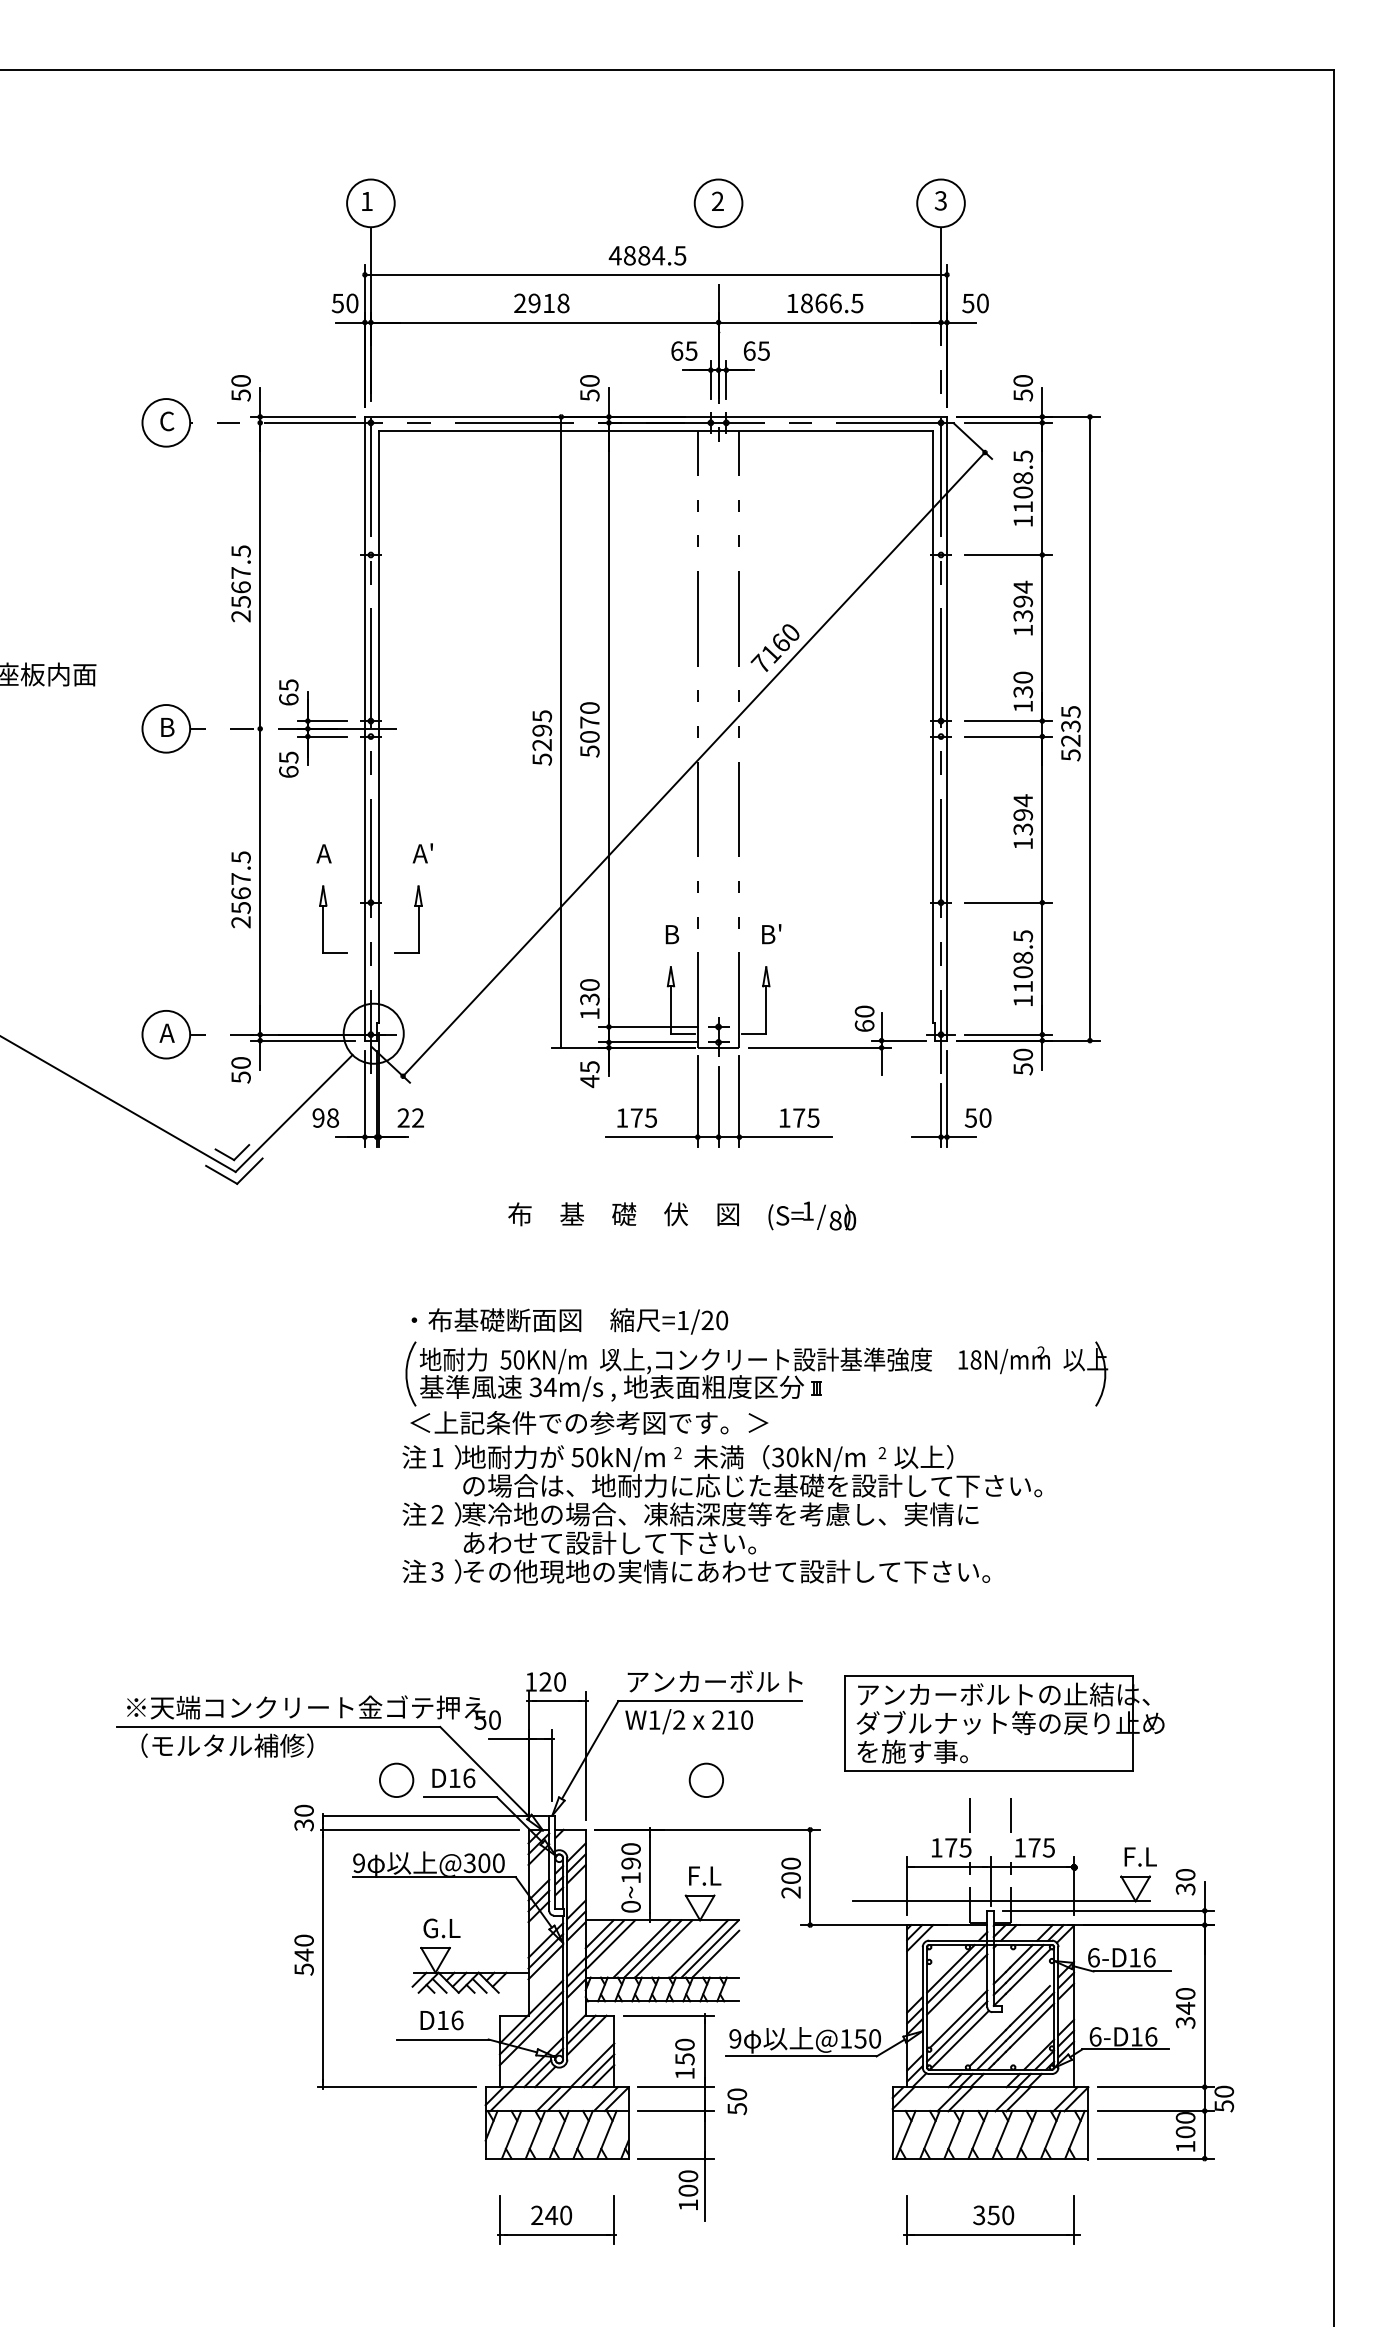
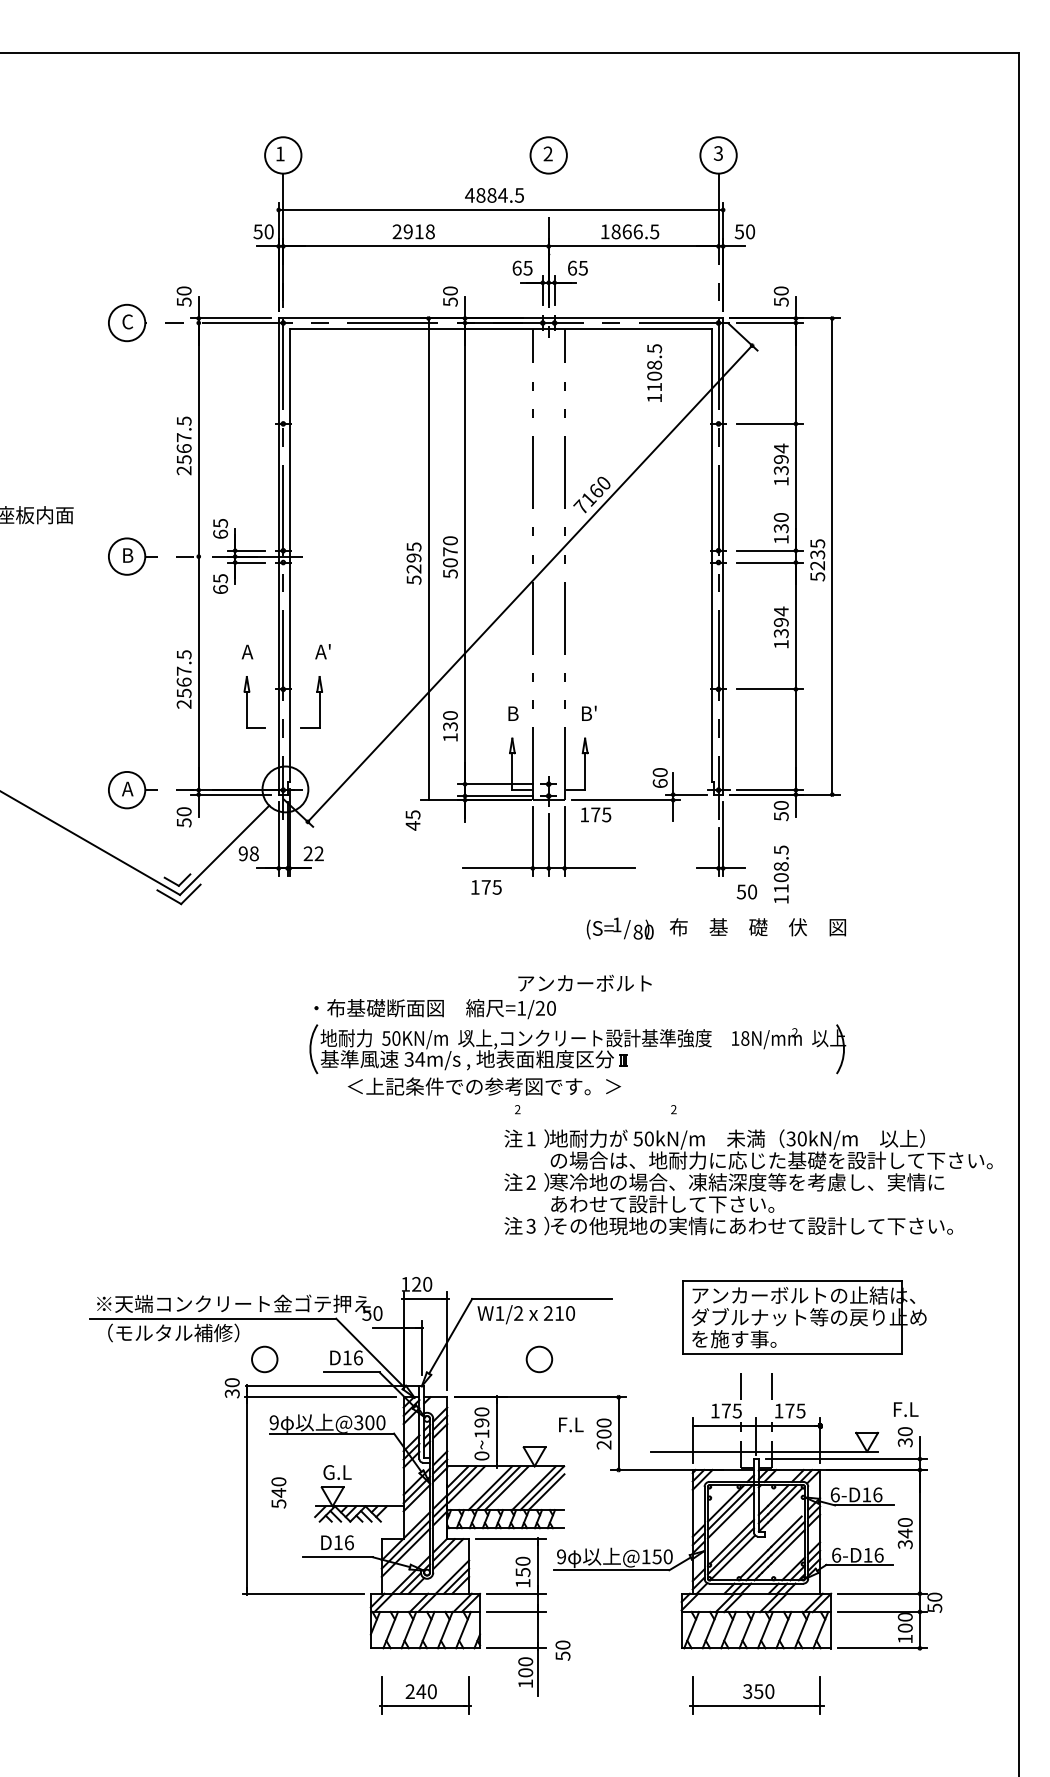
text: (1023, 488) -> (654, 373), moved
text: (1023, 967) -> (781, 873), moved
text: (589, 998) -> (450, 725), moved
text: (589, 1074) -> (412, 820), moved
text: (636, 1117) -> (486, 886), moved
text: (799, 1117) -> (596, 814), moved
text: (977, 1117) -> (746, 891), moved
text: (623, 1214) -> (757, 927), moved
text: (589, 1422) -> (484, 1086), moved
text: (722, 1514) -> (748, 1182), moved
text: (714, 1681) -> (584, 983), moved
part: (1004, 1723) -> (804, 1317), moved
circle: (396, 1779) -> (264, 1358), moved
text: (1140, 1856) -> (905, 1409), moved
text: (705, 1875) -> (571, 1424), moved
text: (303, 1954) -> (278, 1492), moved
text: (737, 2101) -> (563, 1650), moved

